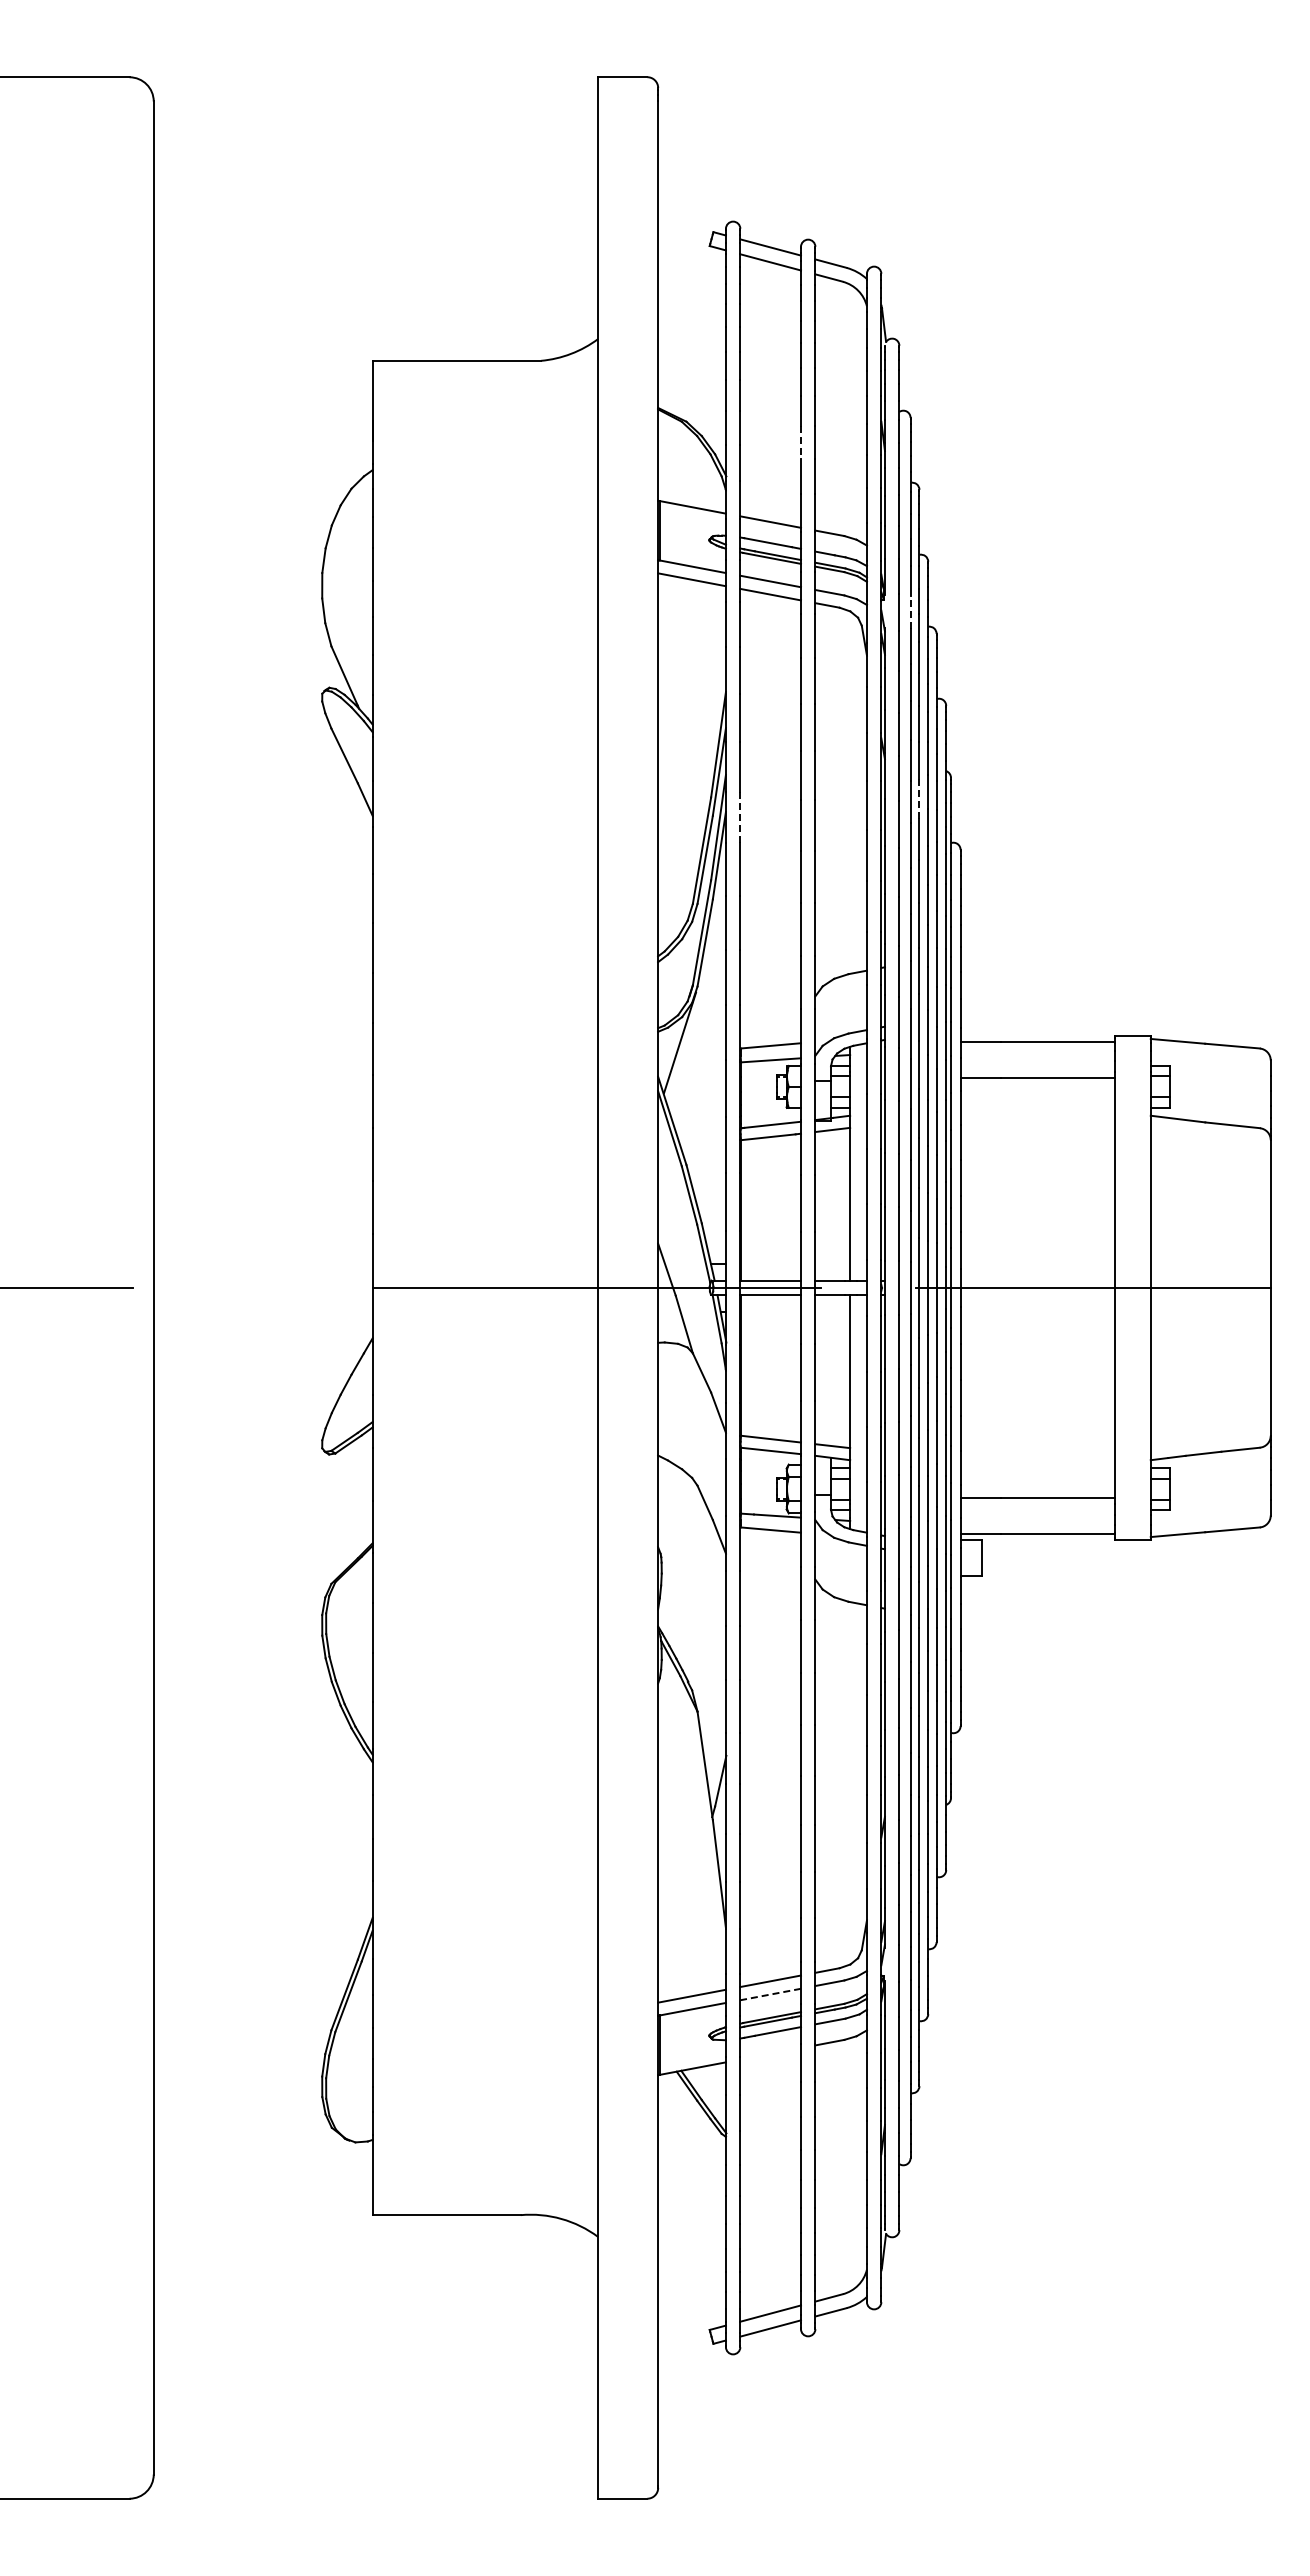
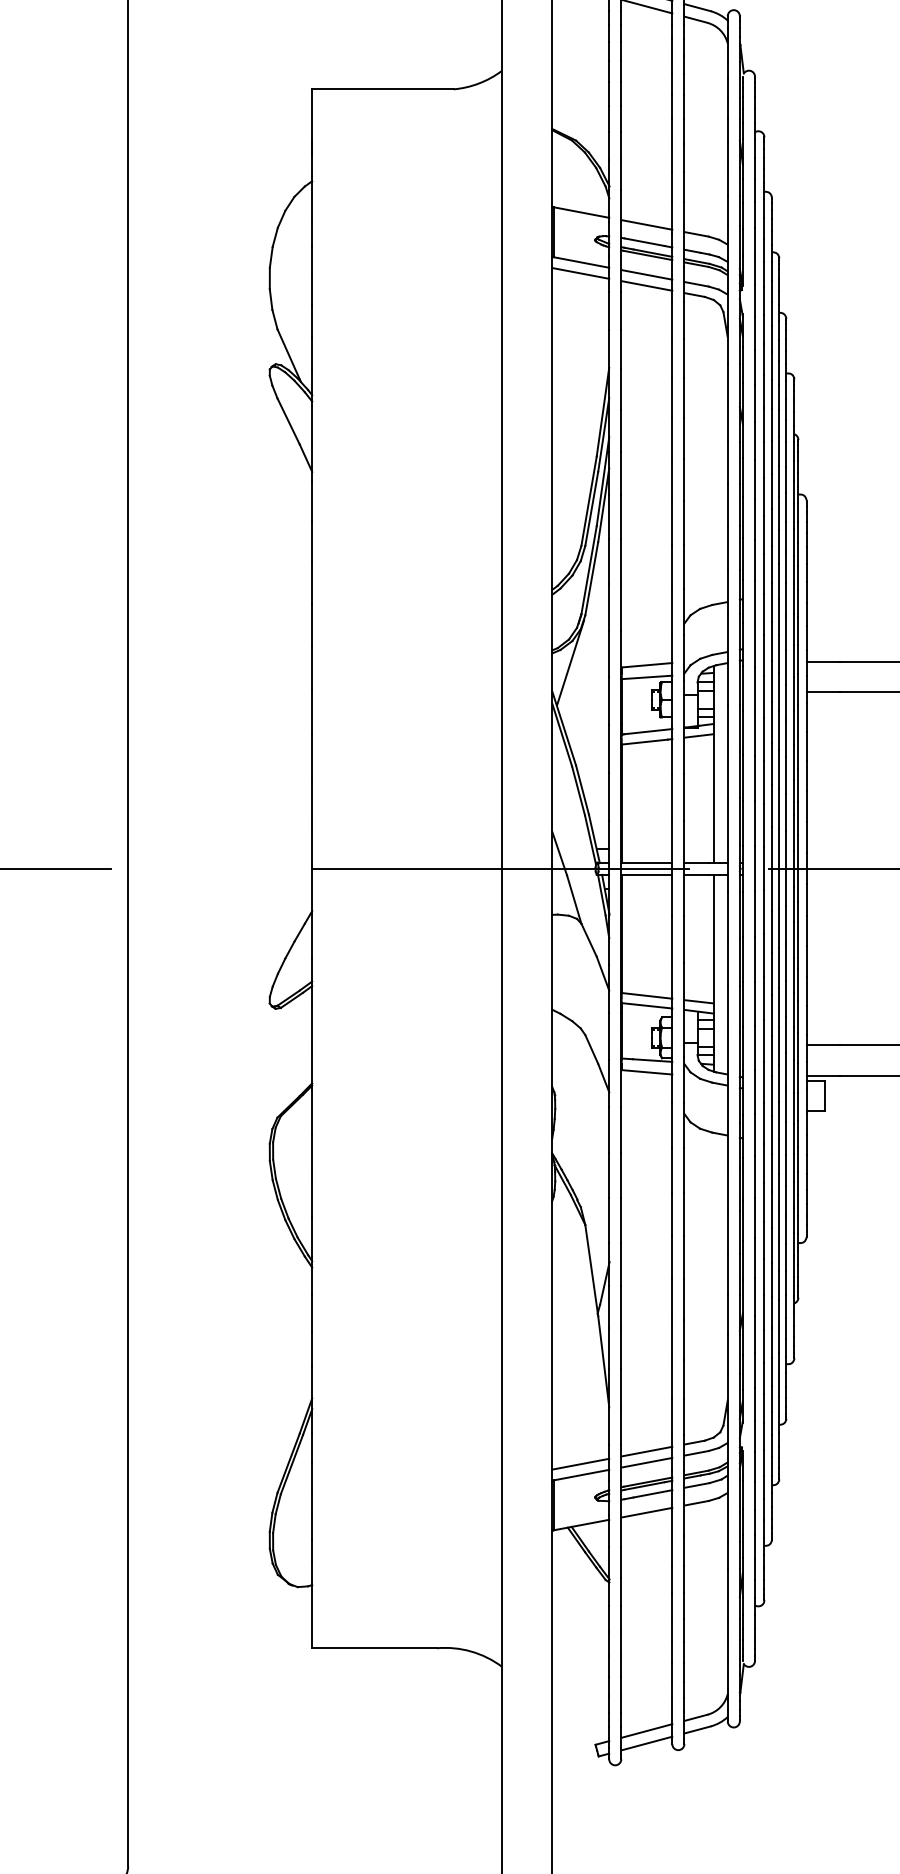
line: (801, 443) -> (672, 158), dashed -> solid
line: (910, 612) -> (764, 300), dashed -> solid
line: (919, 799) -> (771, 458), dashed -> solid
line: (740, 817) -> (621, 473), dashed -> solid
line: (770, 1994) -> (646, 1462), dashed -> solid
line: (770, 2053) -> (646, 1512), added

